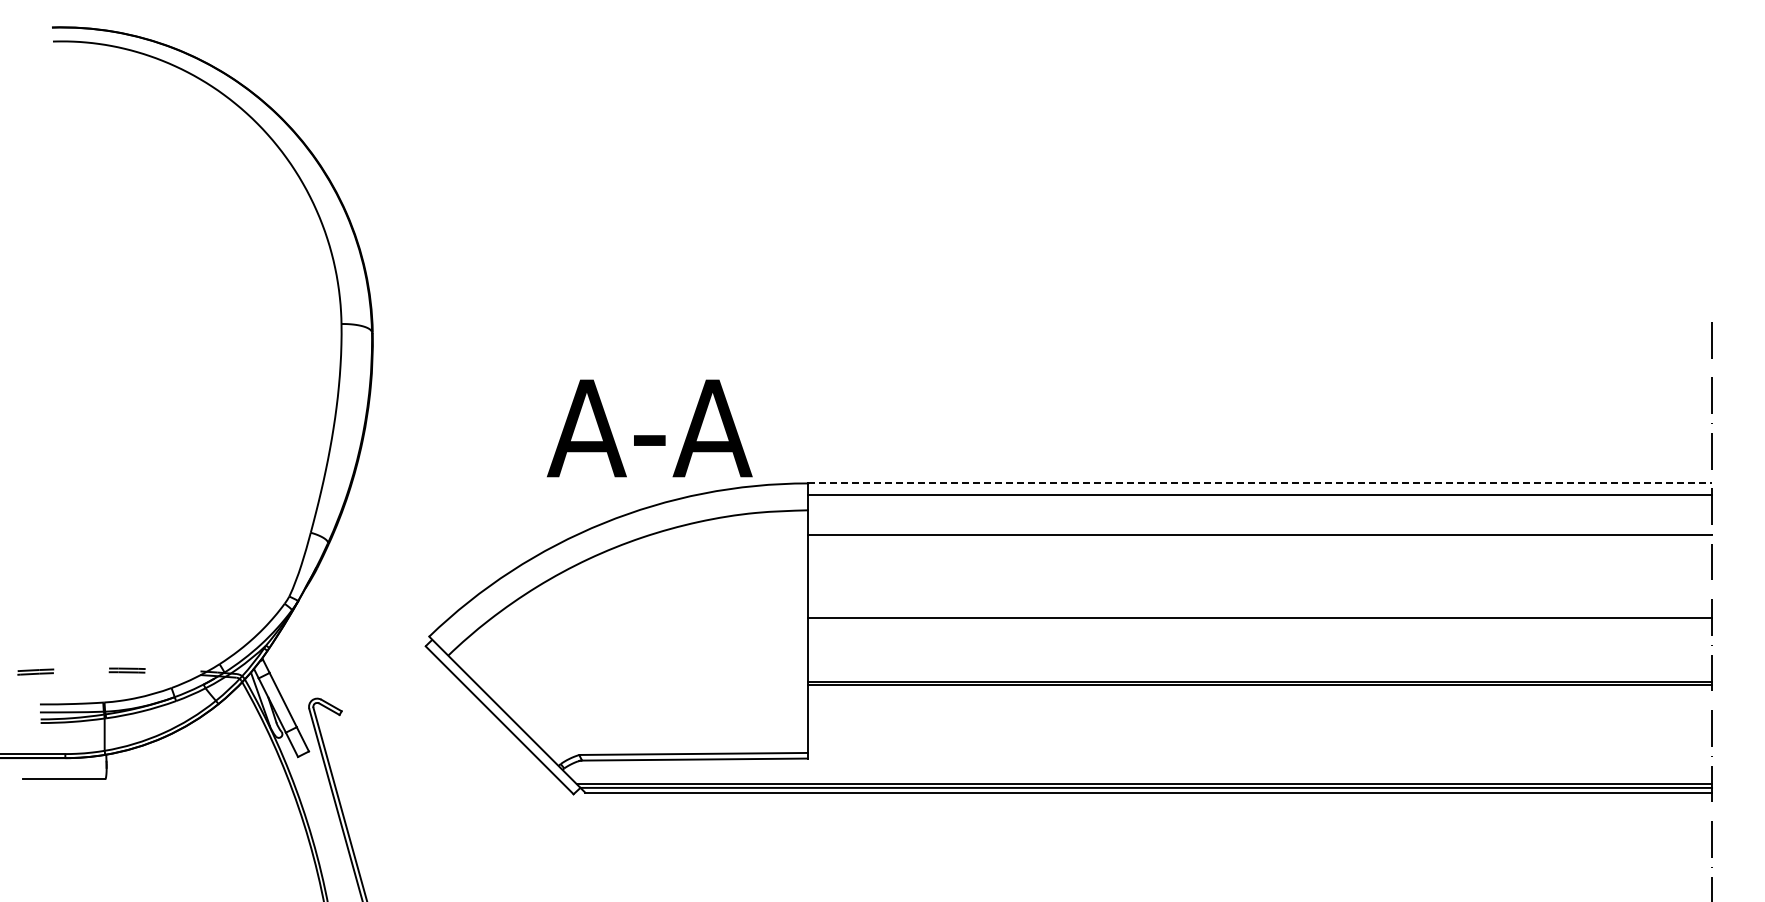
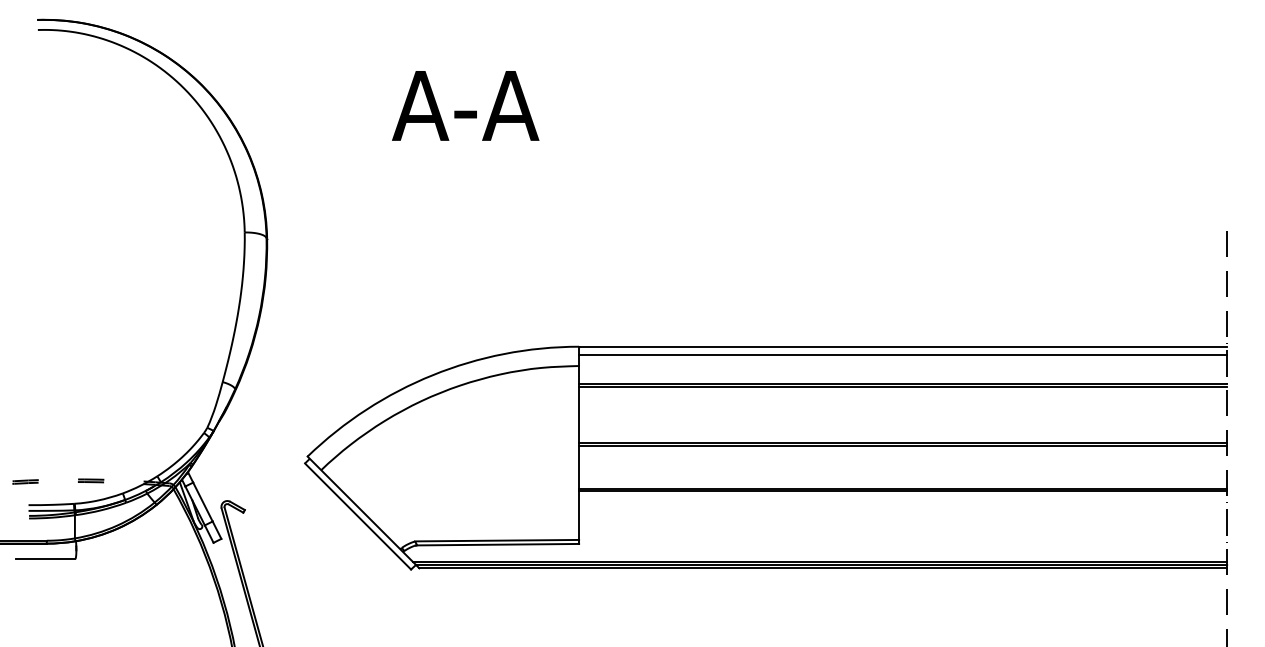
text: (649, 428) -> (465, 105), moved
line: (1260, 483) -> (903, 346), dashed -> solid
line: (1260, 538) -> (903, 386), added
line: (1260, 621) -> (903, 445), added

